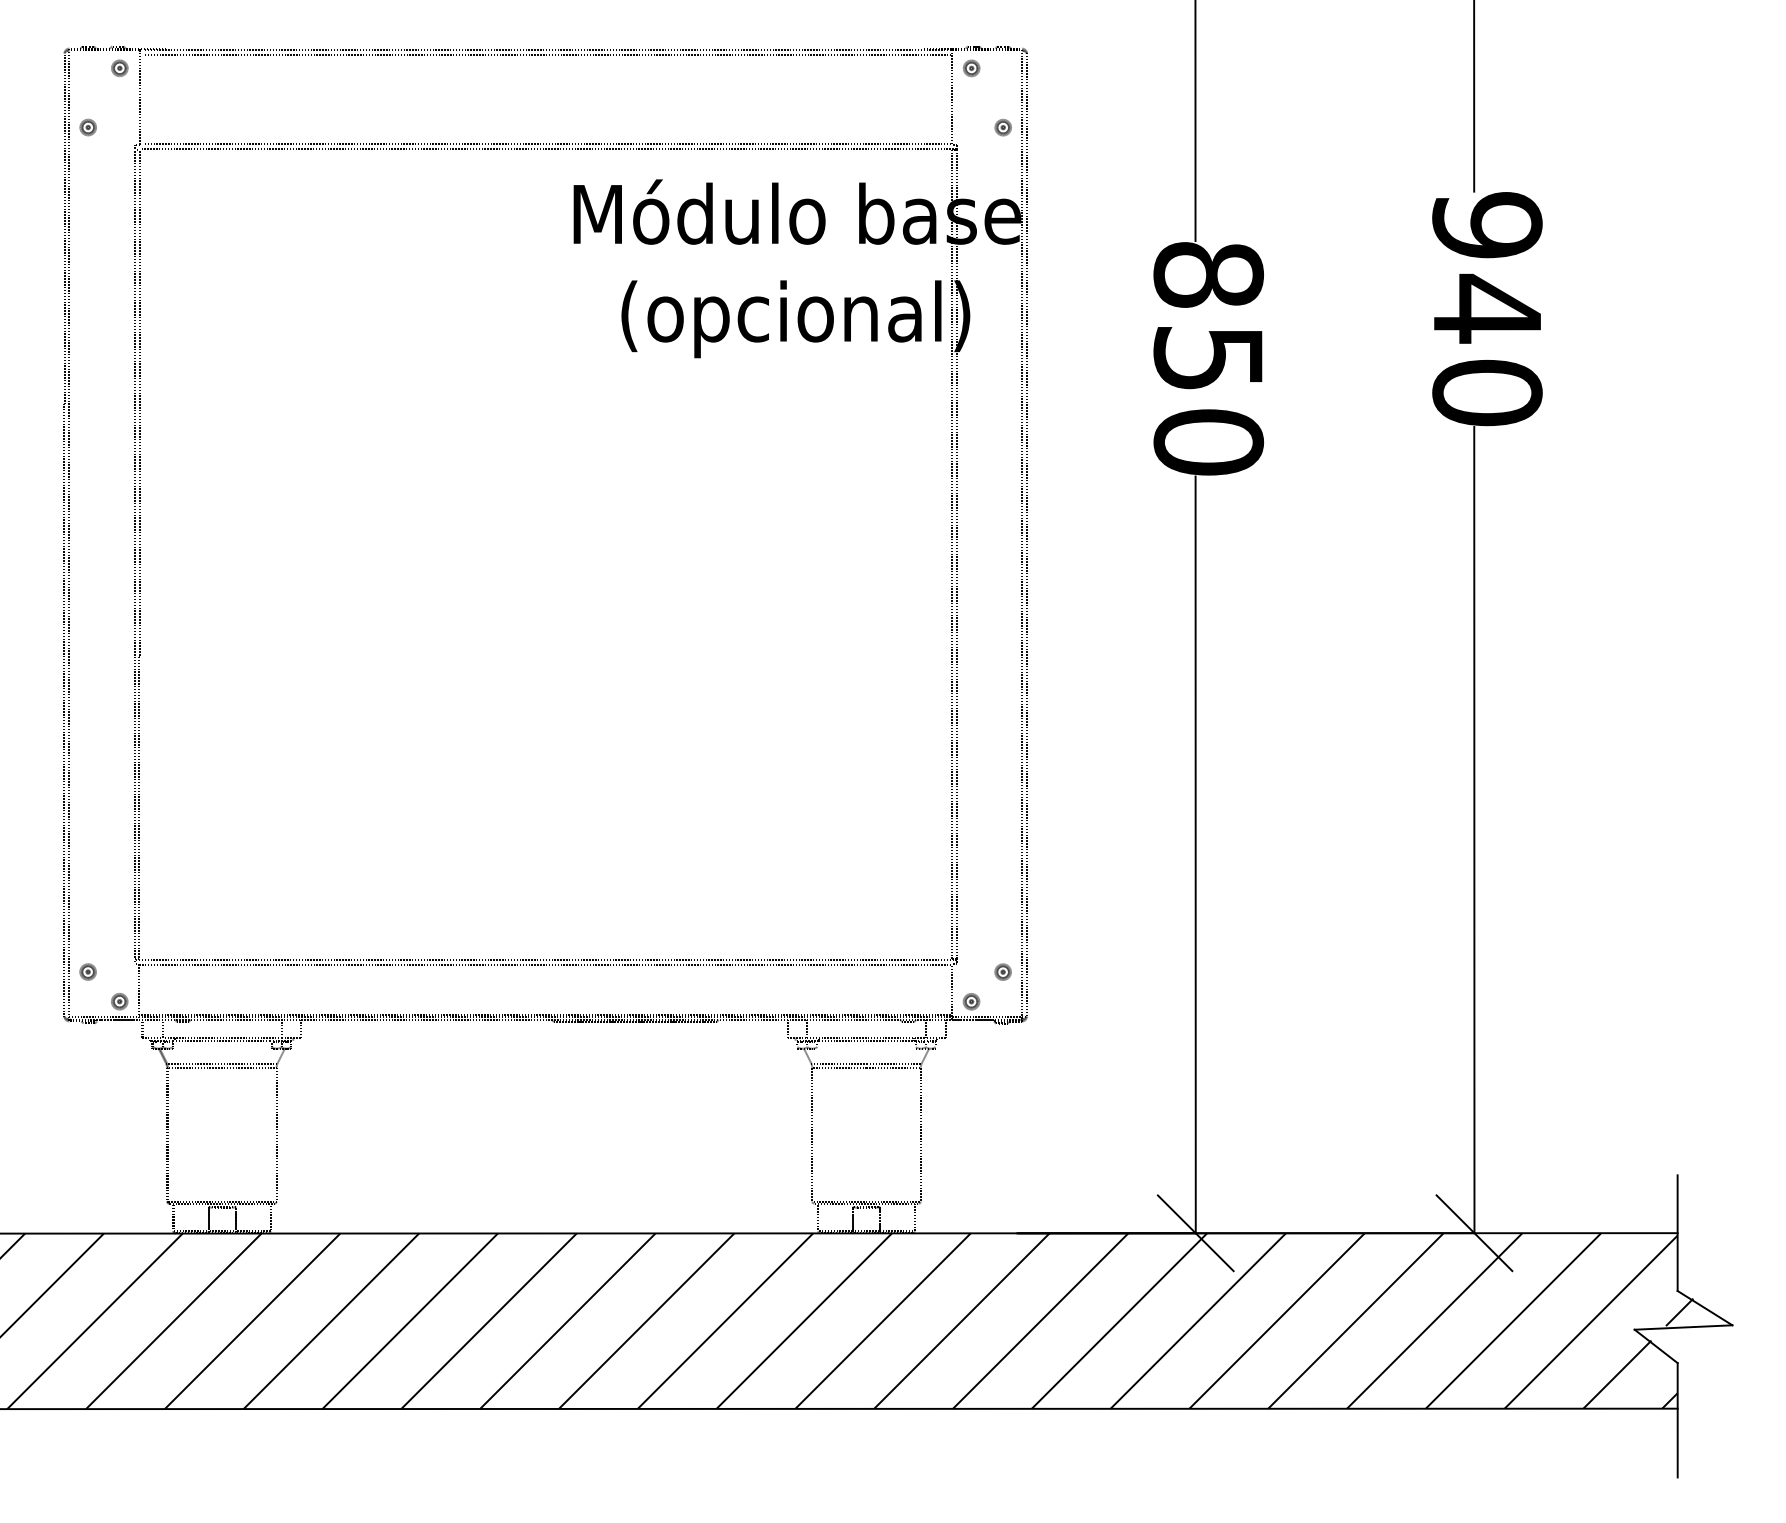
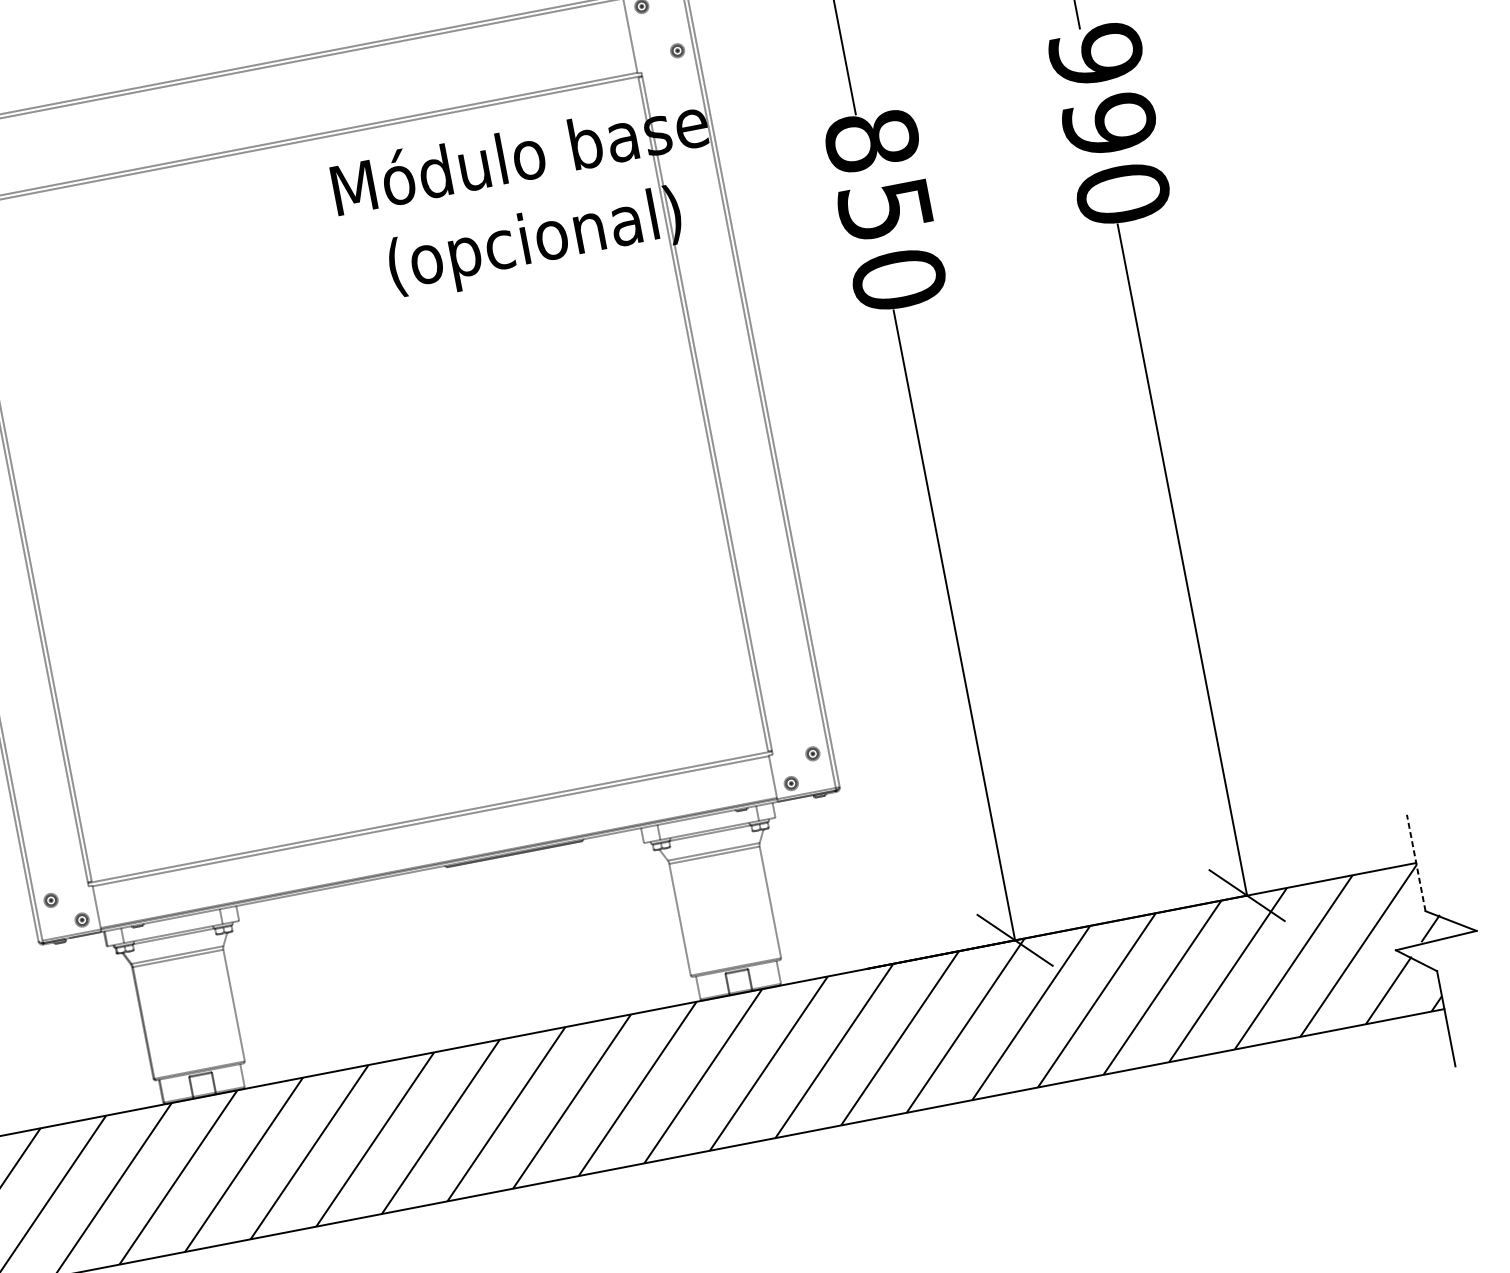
text: (1487, 308) -> (1109, 123), 940 -> 990
line: (1677, 1233) -> (1416, 863), solid -> dashed

